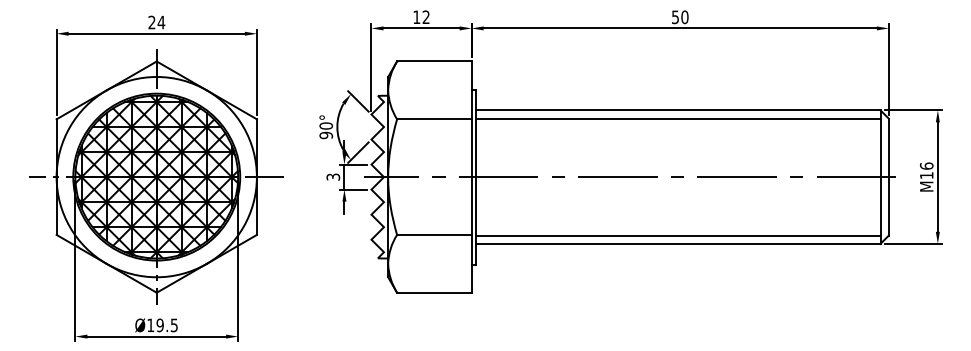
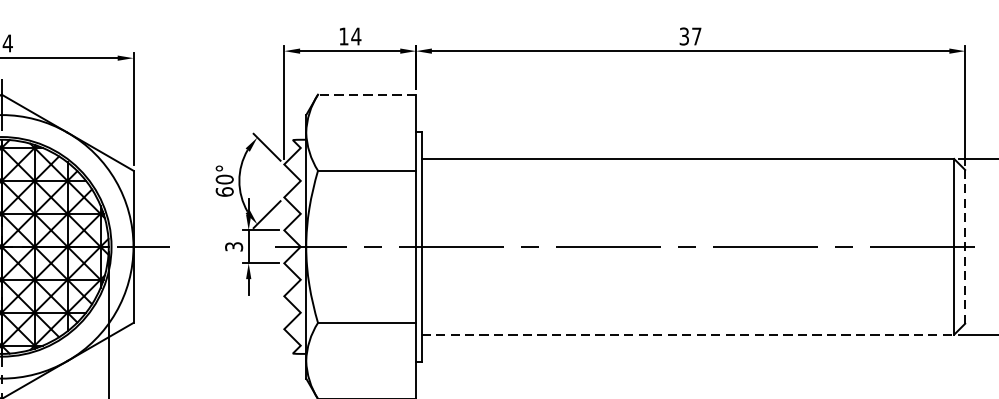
text: (426, 16) -> (356, 35), 12 -> 14
text: (680, 17) -> (690, 36), 50 -> 37
line: (433, 61) -> (365, 94), solid -> dashed
line: (677, 118) -> (687, 169), removed
text: (326, 135) -> (225, 192), 90° -> 60°
line: (888, 176) -> (964, 246), solid -> dashed
line: (677, 235) -> (687, 323), removed
line: (678, 243) -> (688, 334), solid -> dashed

